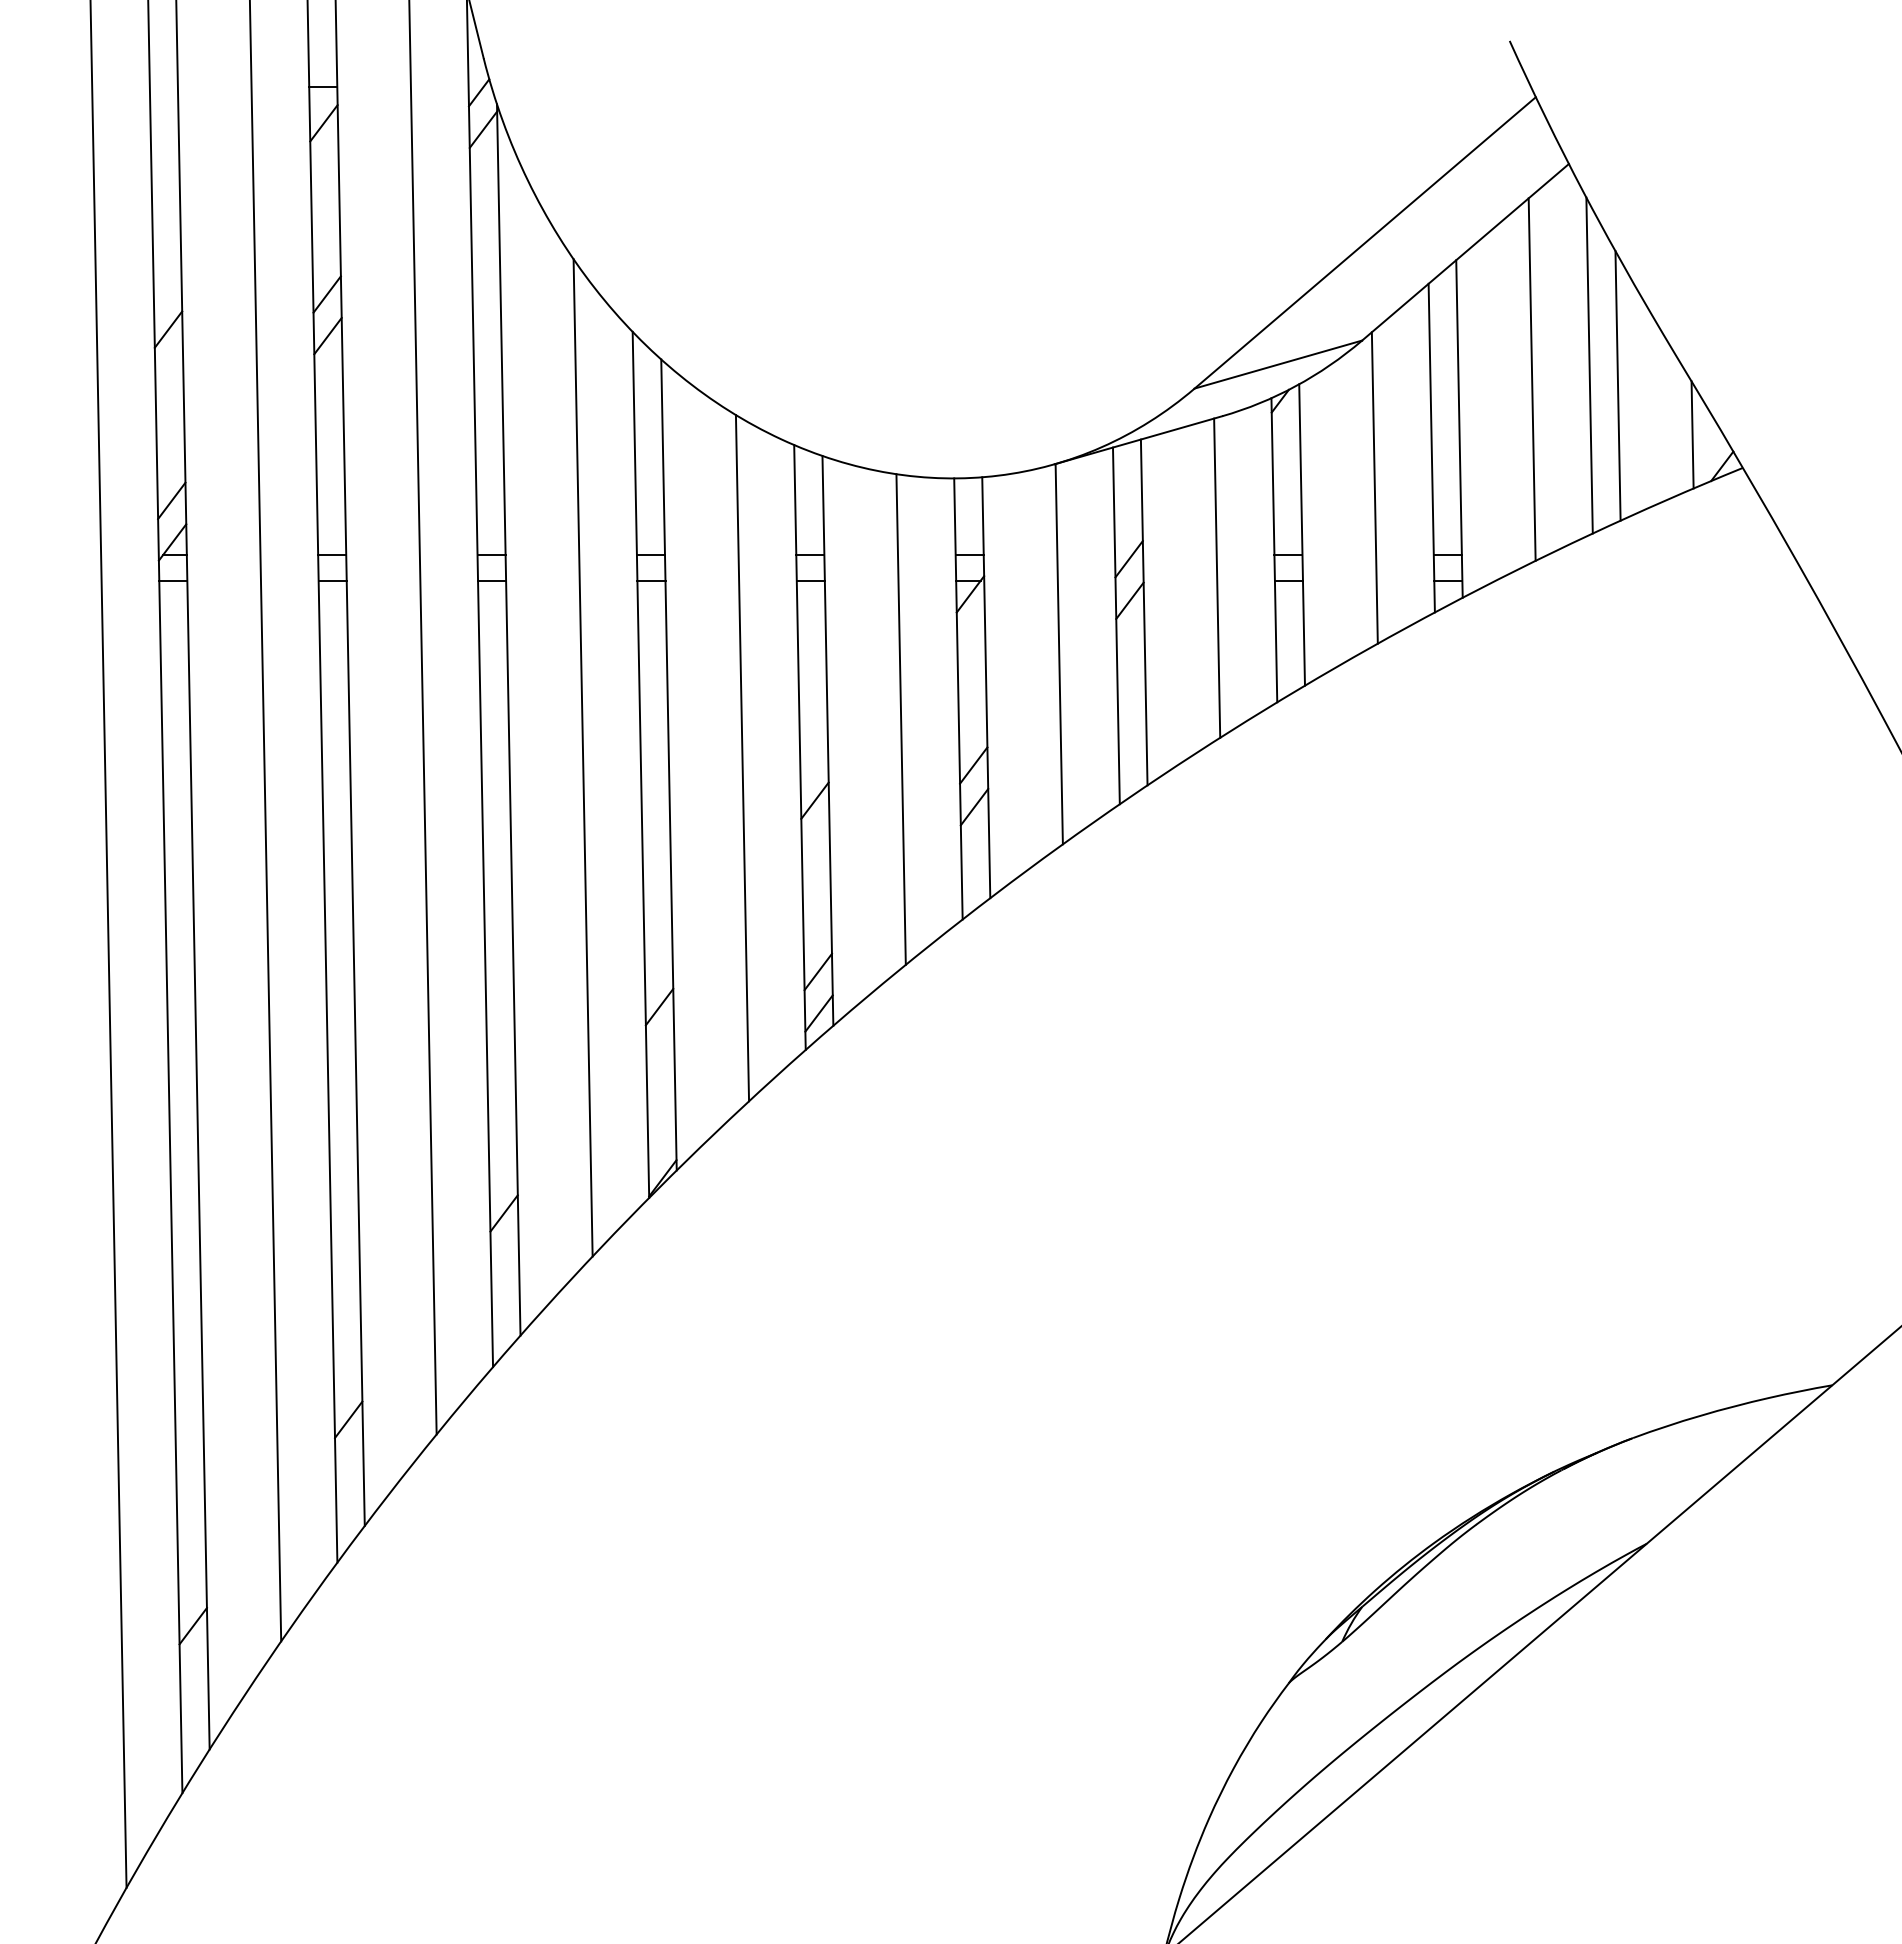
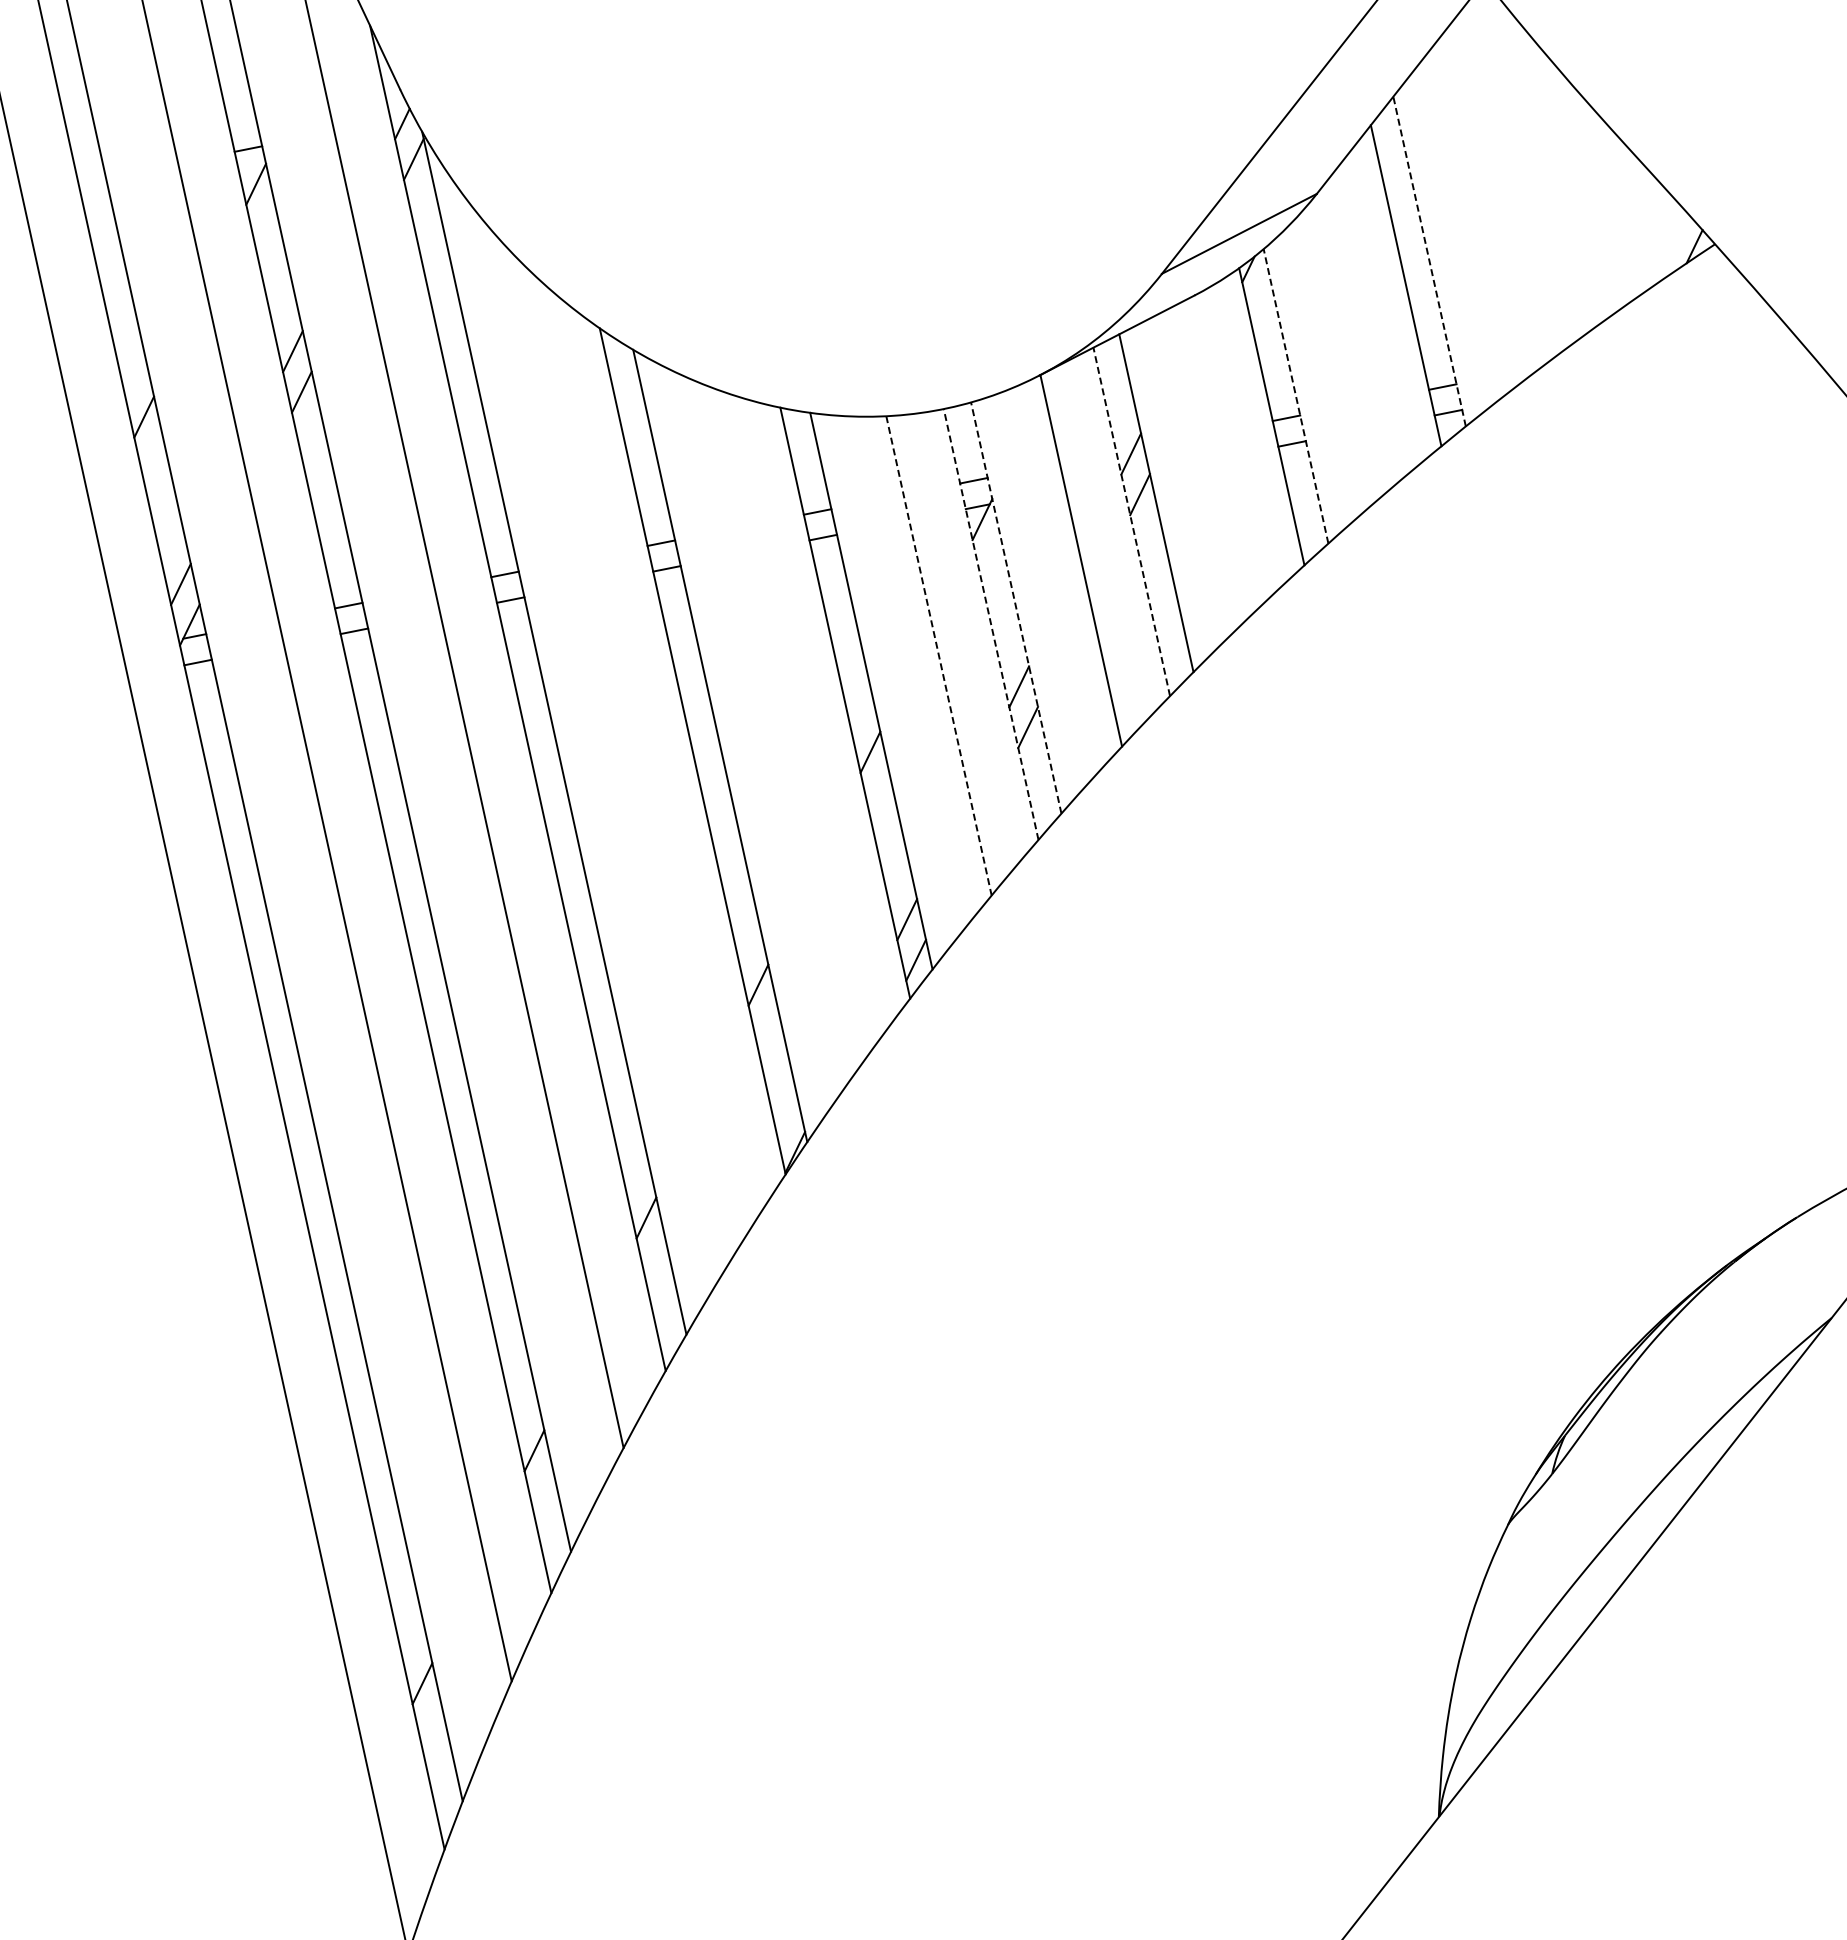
line: (1589, 365) -> (1544, 173), removed
line: (1531, 379) -> (1490, 198), removed
line: (1617, 385) -> (1576, 187), removed
line: (1459, 429) -> (1429, 262), solid -> dashed
line: (1692, 434) -> (1659, 221), removed
line: (1374, 487) -> (1357, 335), removed
line: (1302, 534) -> (1296, 395), solid -> dashed
line: (1217, 577) -> (1221, 454), removed
line: (1116, 625) -> (1131, 521), solid -> dashed
line: (986, 687) -> (1016, 607), solid -> dashed
line: (958, 698) -> (991, 624), solid -> dashed
line: (901, 720) -> (939, 656), solid -> dashed
line: (582, 757) -> (633, 755), removed
line: (742, 758) -> (791, 725), removed

